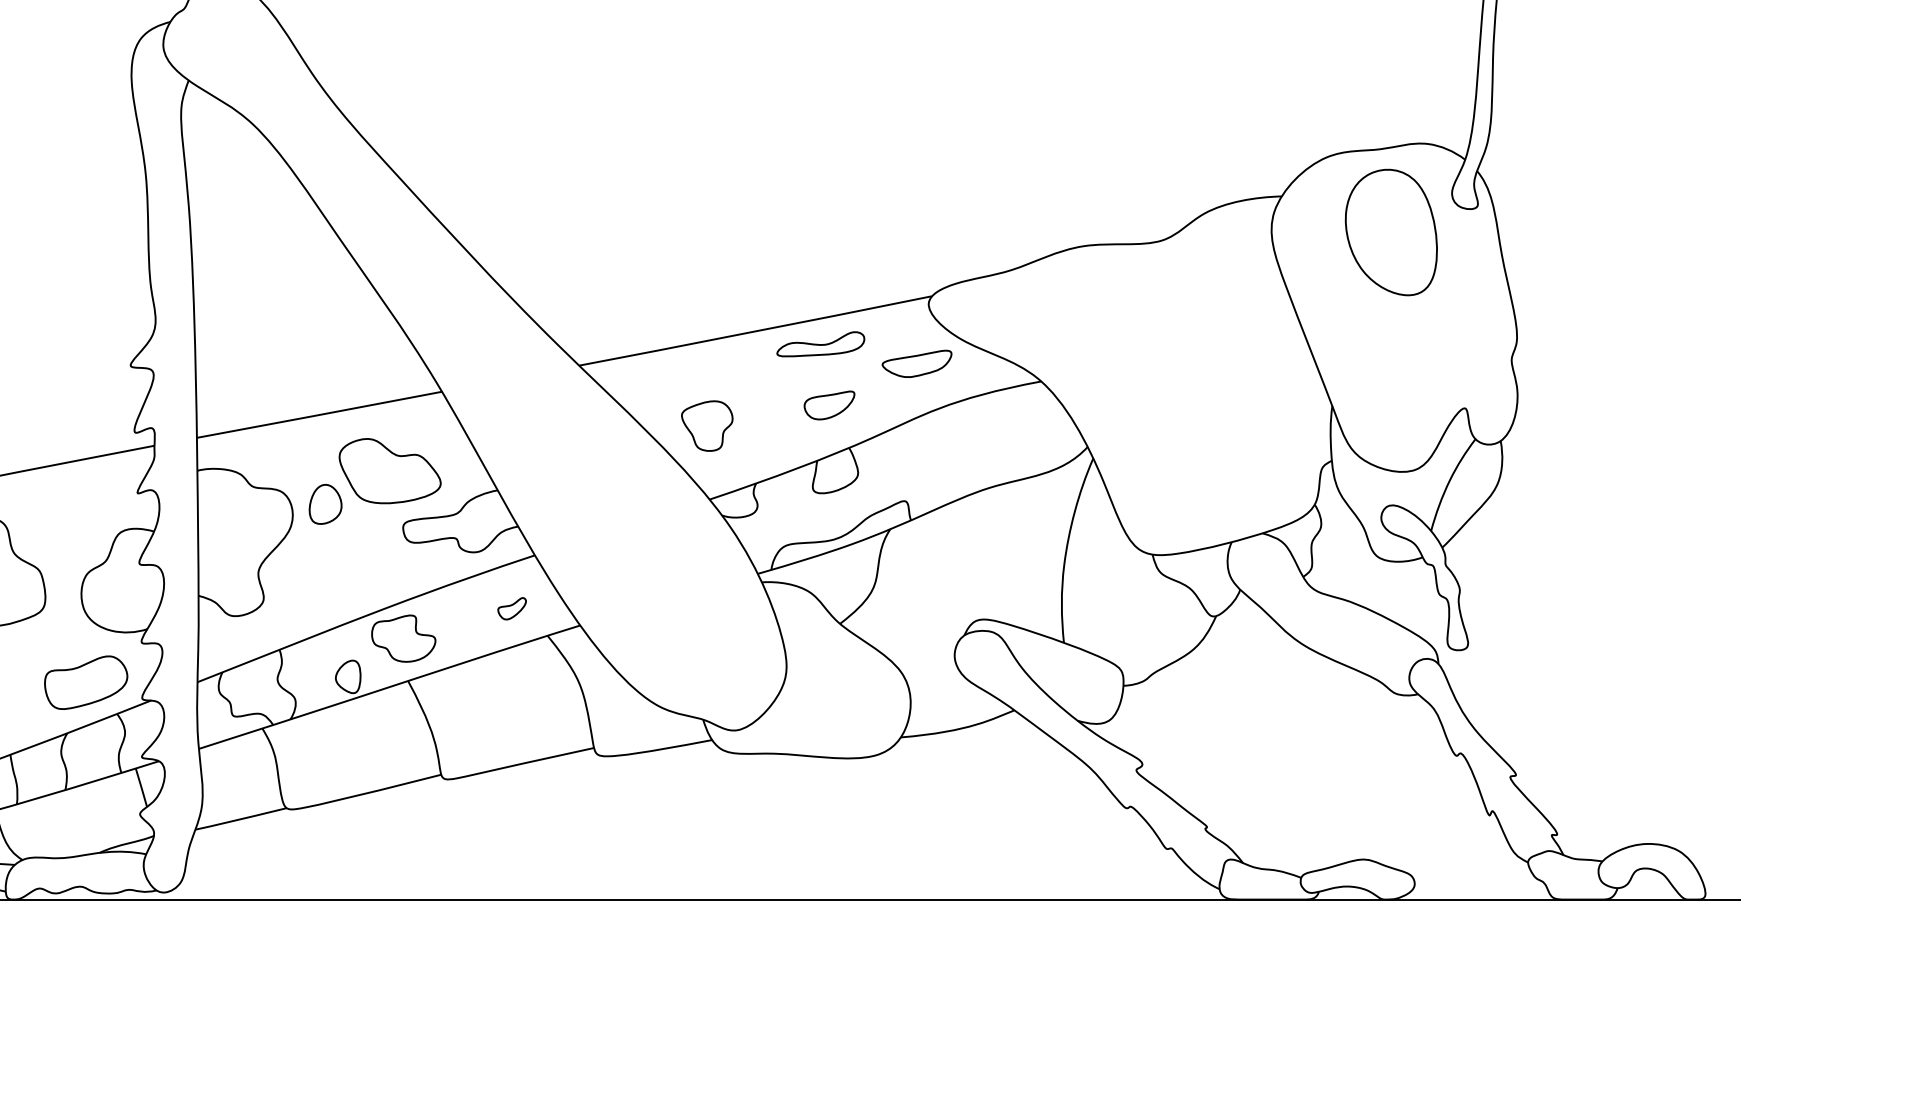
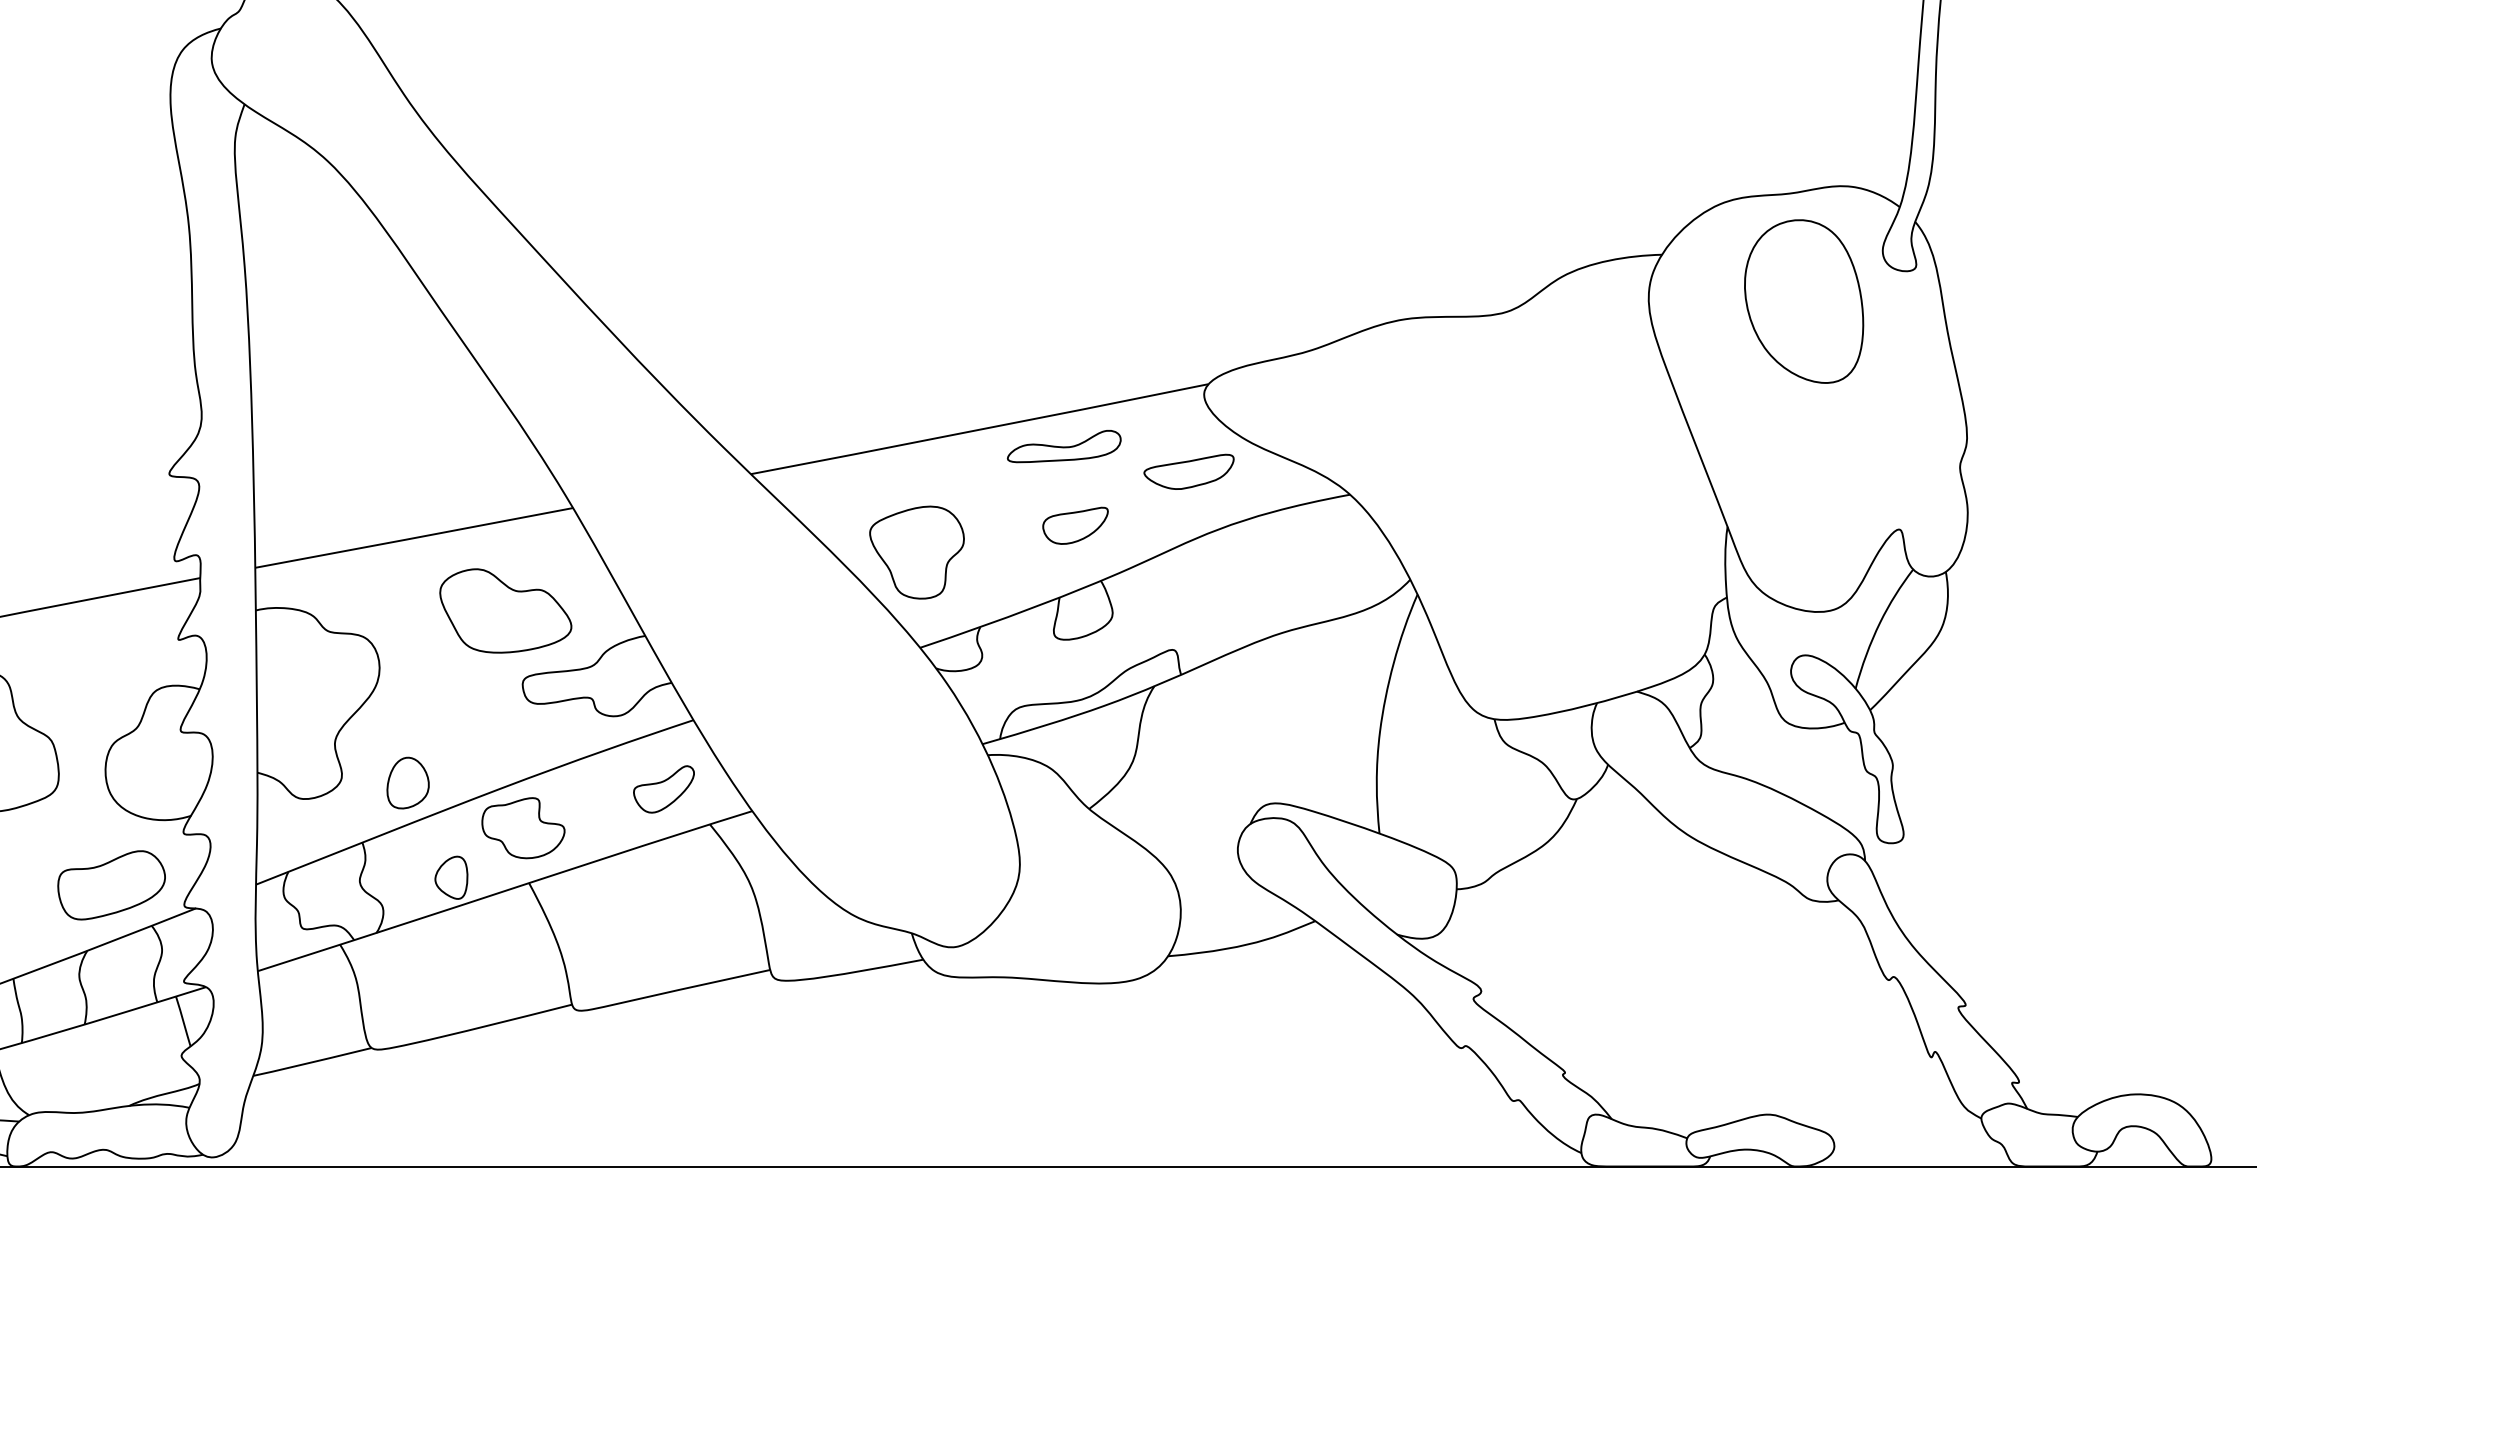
part: (706, 426) -> (916, 552), size x1.43
part: (325, 503) -> (407, 782), moved
part: (511, 608) -> (663, 789), size x1.67

